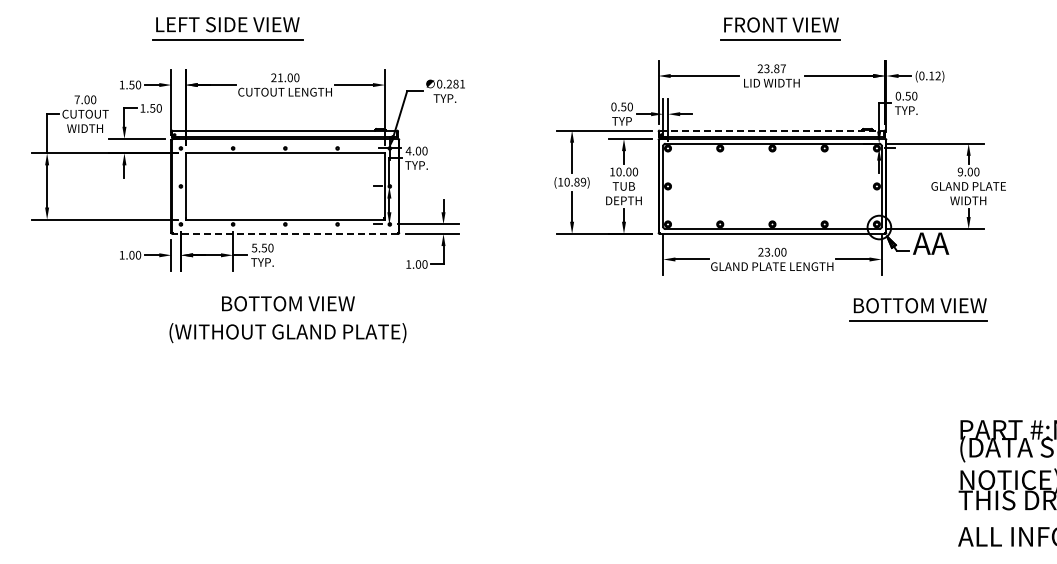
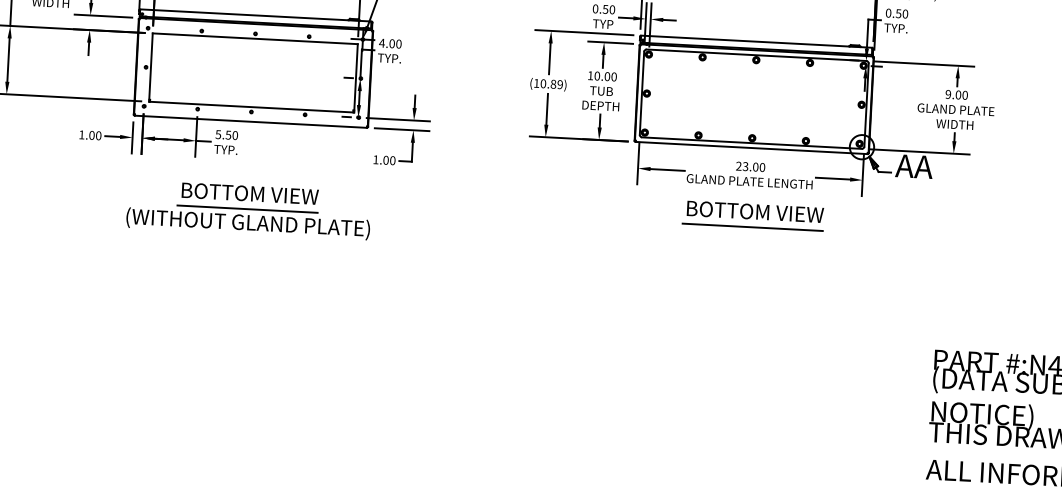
line: (772, 130) -> (757, 41), dashed -> solid
line: (285, 233) -> (251, 121), dashed -> solid
part: (918, 309) -> (753, 215), moved
line: (286, 318) -> (247, 208), added

